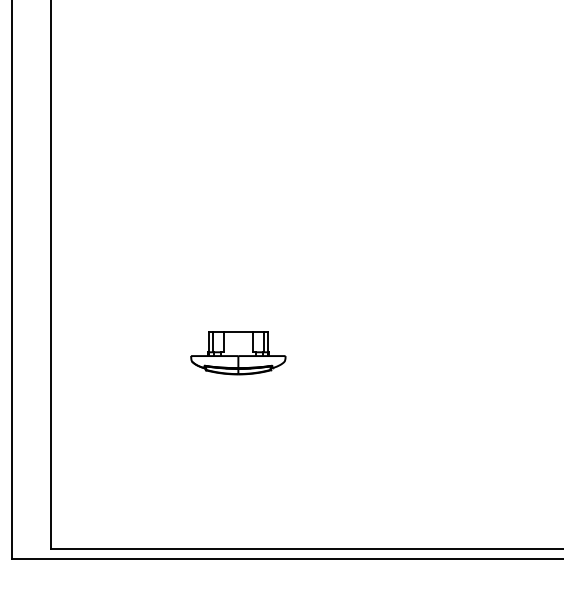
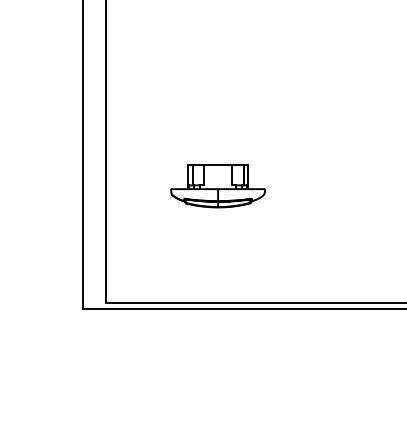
part: (237, 353) -> (217, 186), size x1.67

